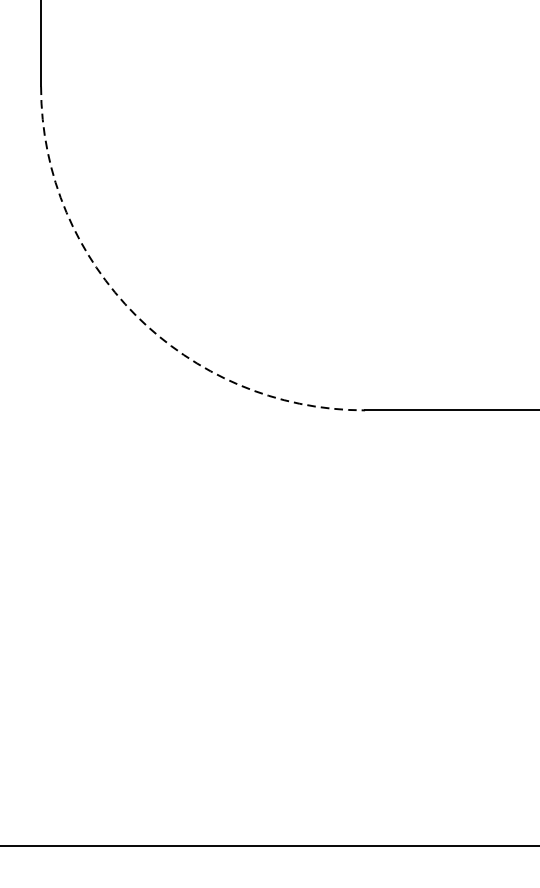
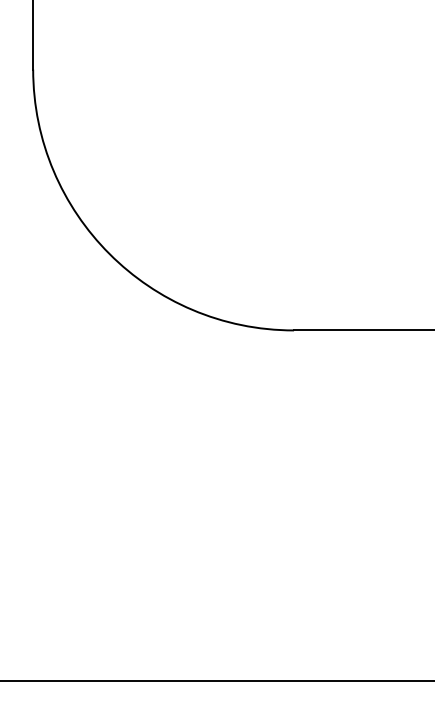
arc: (135, 316) -> (109, 254), dashed -> solid

